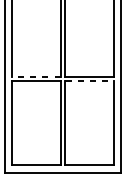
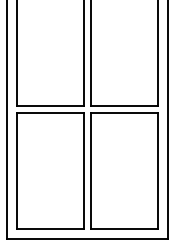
line: (36, 76) -> (50, 106), dashed -> solid
line: (89, 81) -> (124, 112), dashed -> solid

